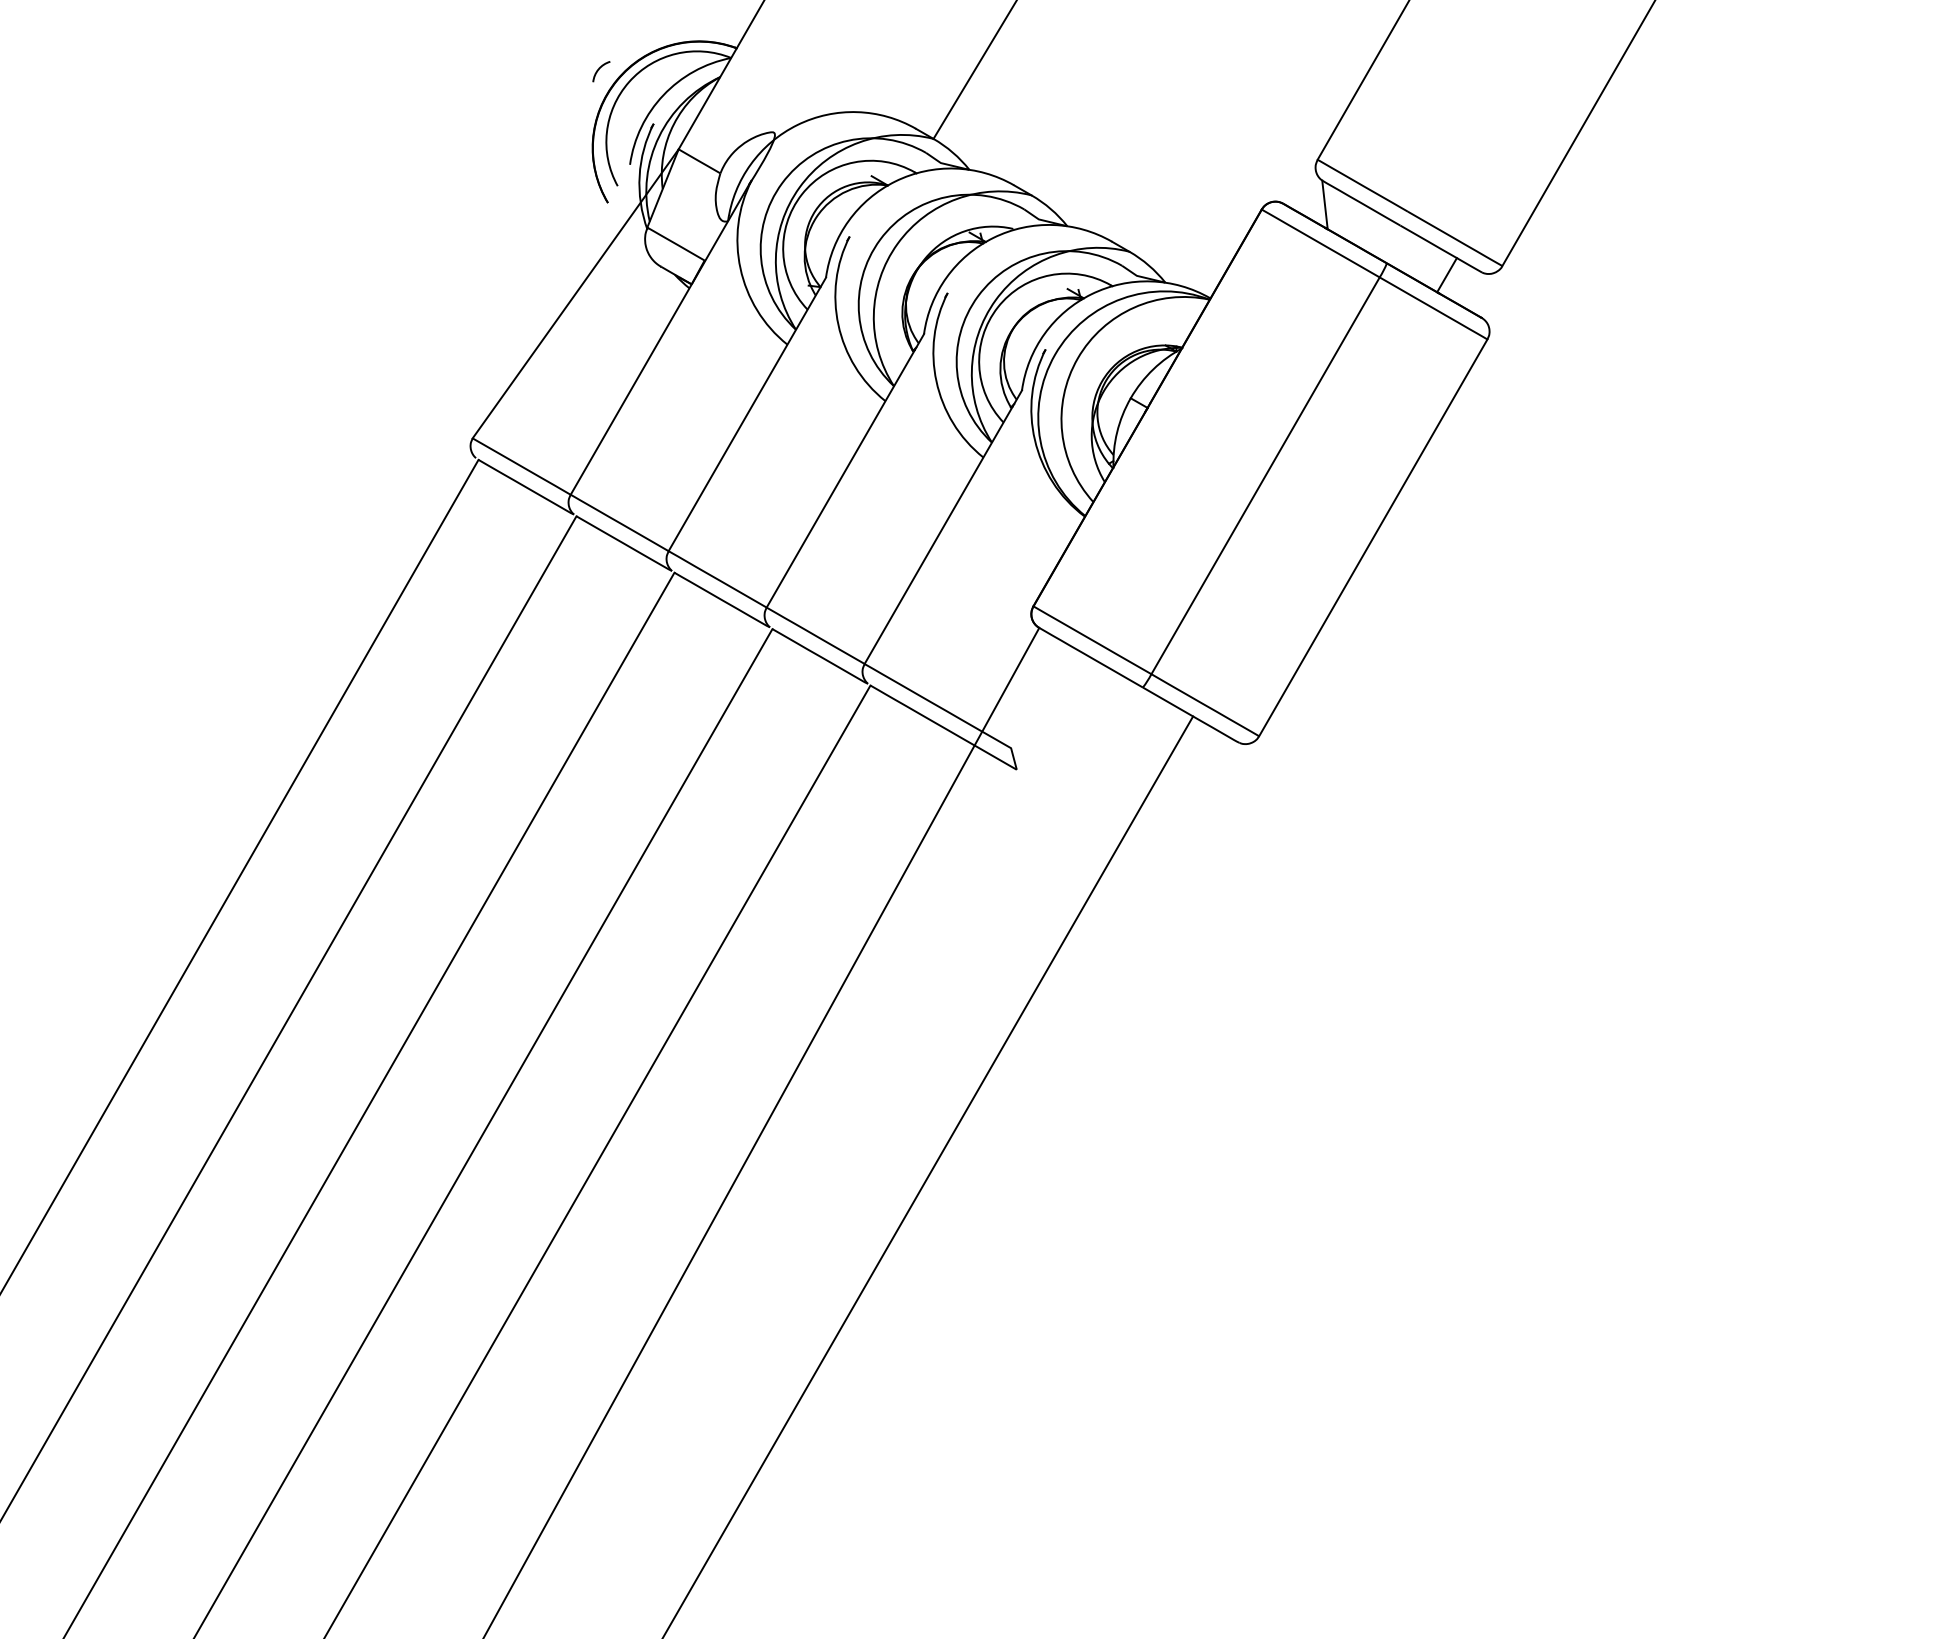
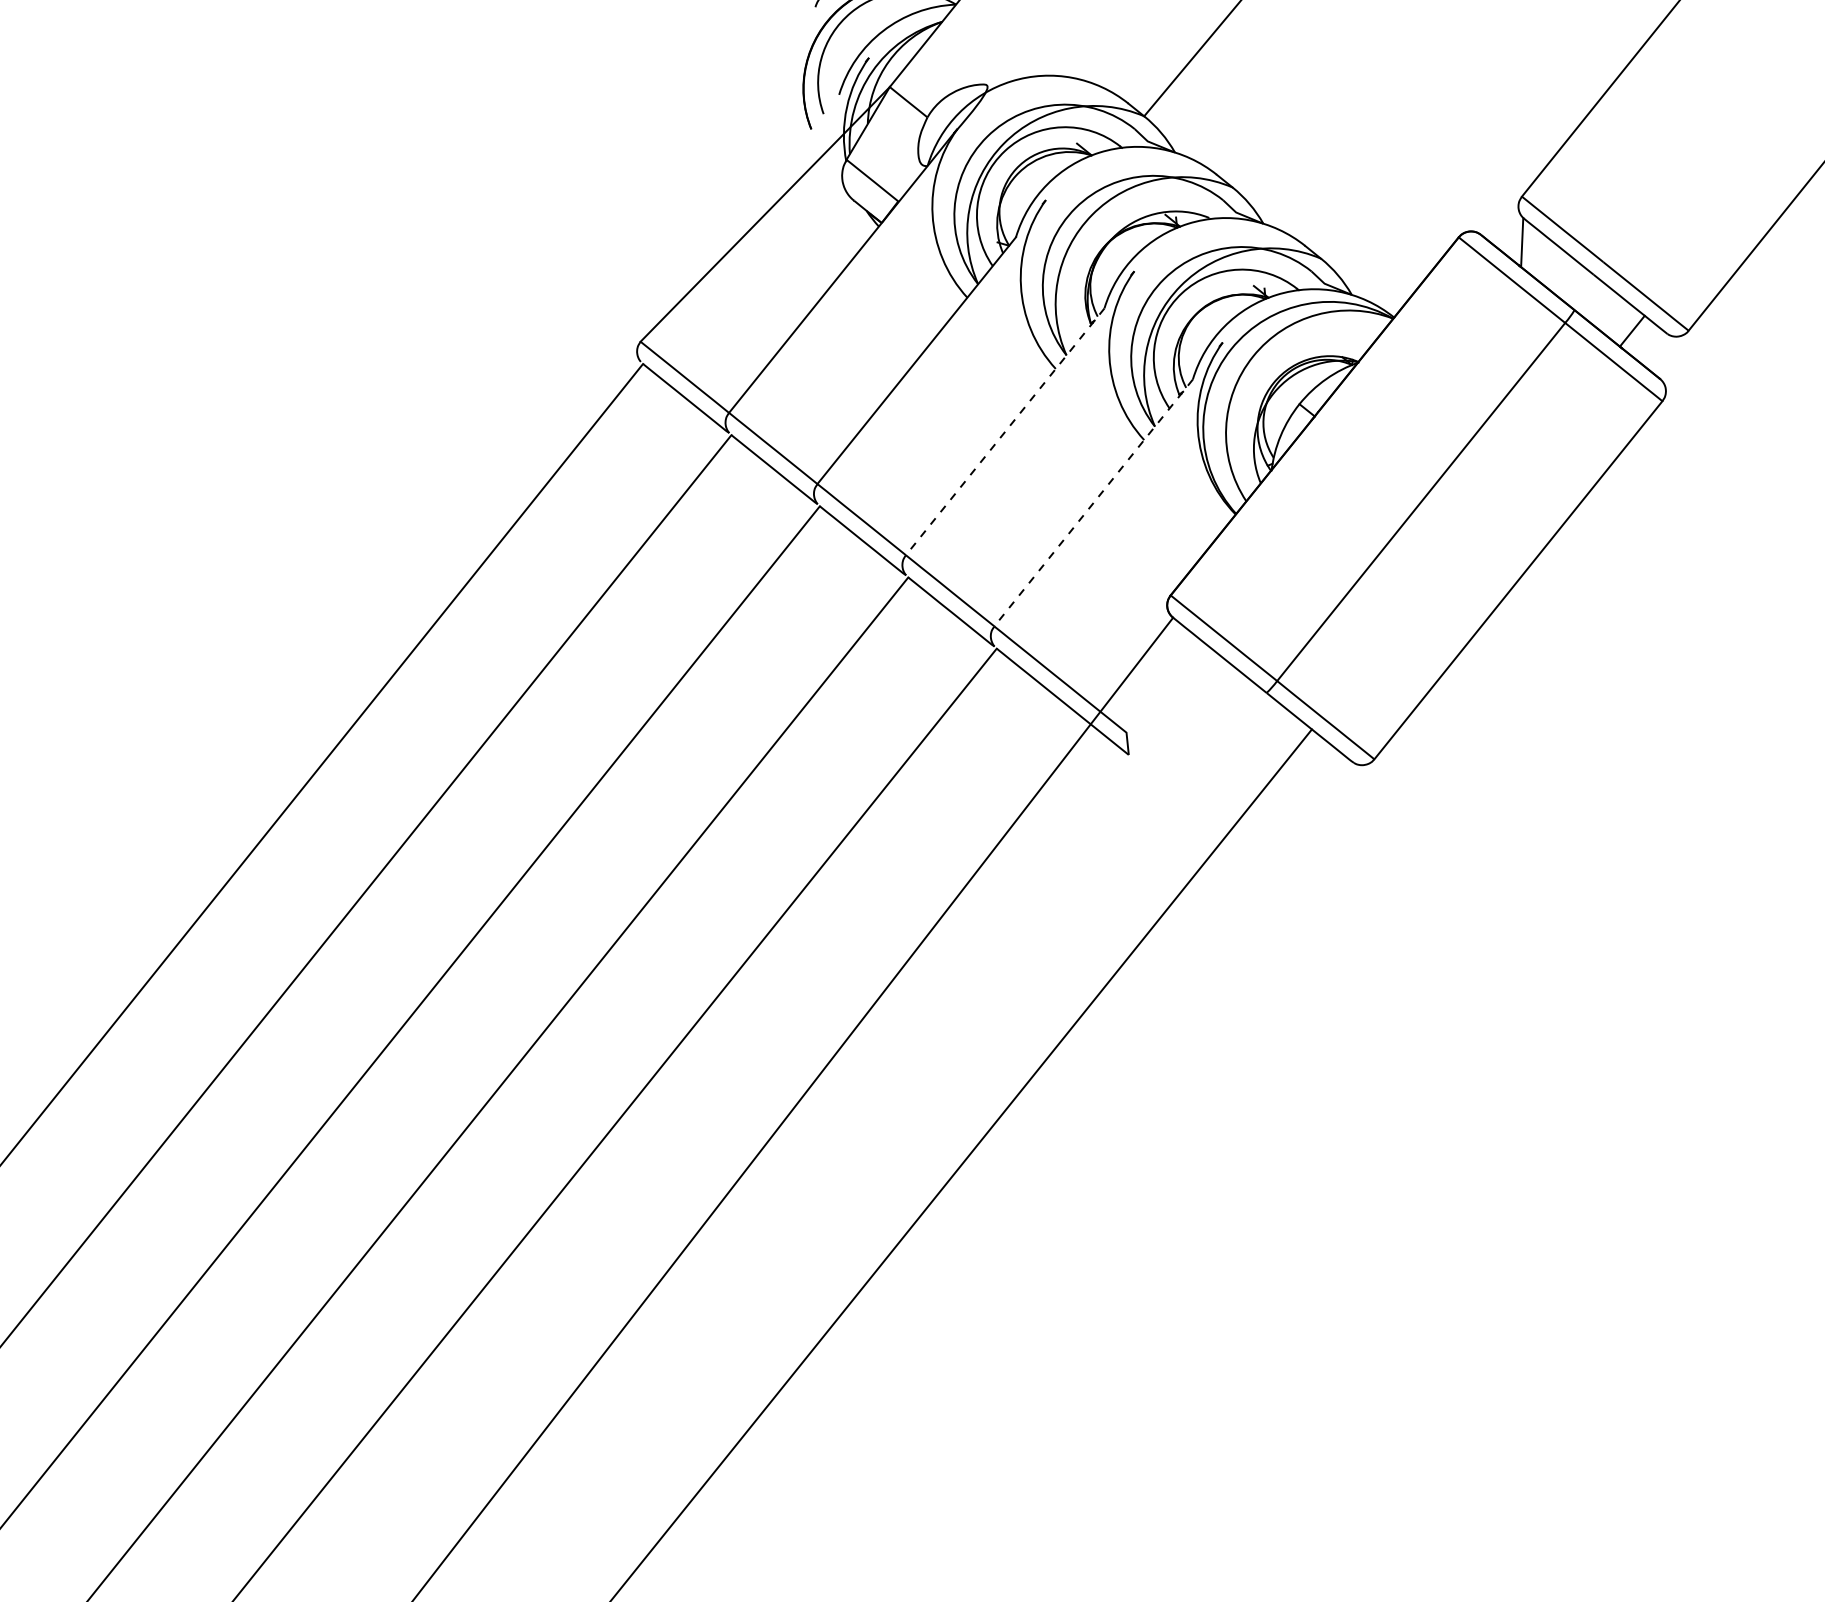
line: (845, 470) -> (1005, 431), solid -> dashed
line: (943, 527) -> (1093, 503), solid -> dashed

